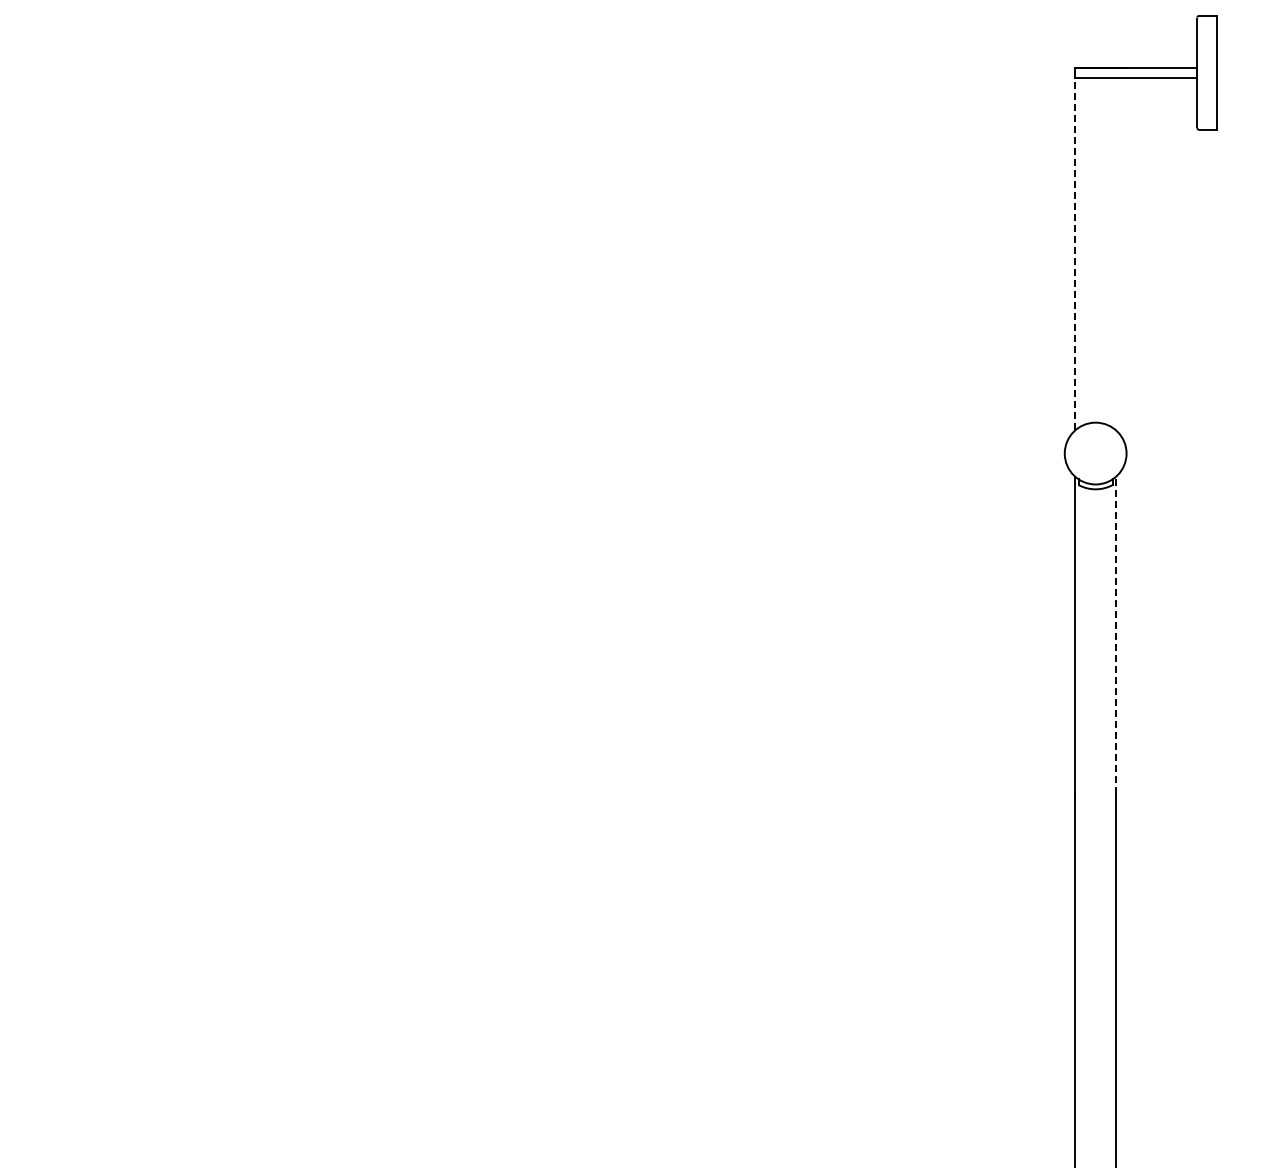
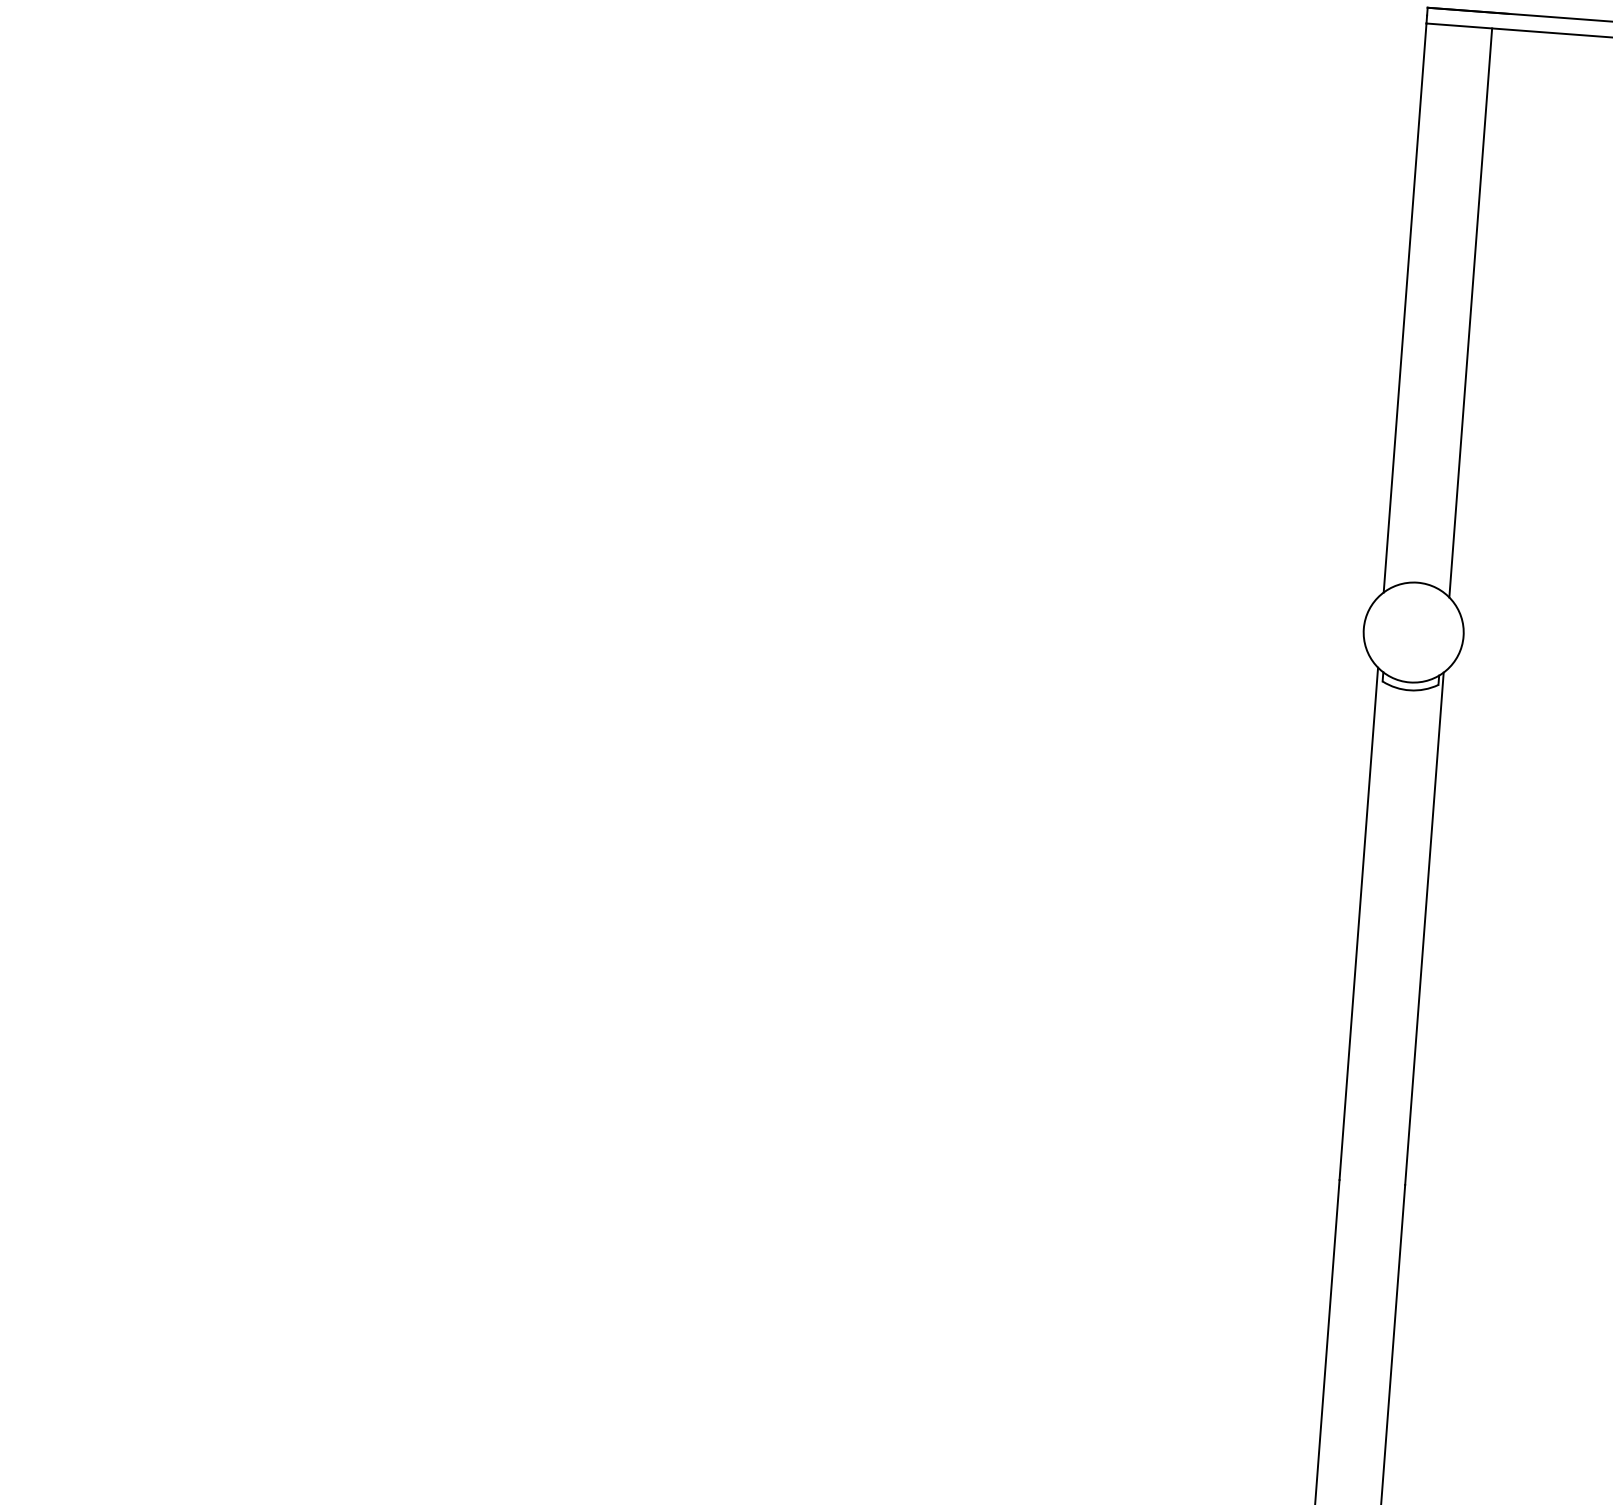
line: (1075, 253) -> (1405, 307), dashed -> solid
line: (1116, 253) -> (1471, 312), added
line: (1116, 635) -> (1425, 928), dashed -> solid

